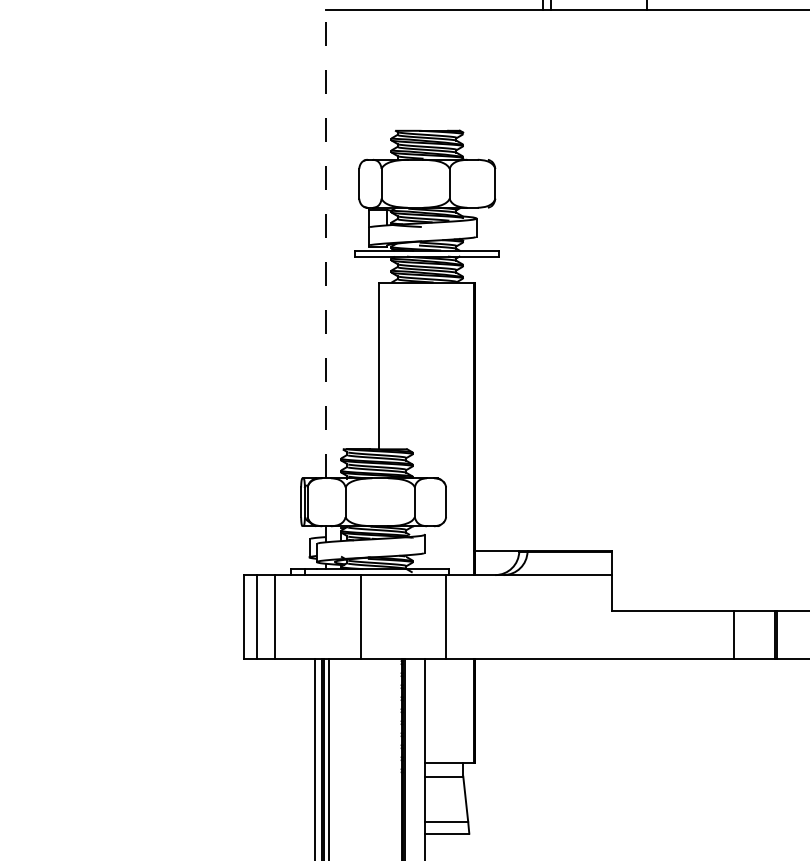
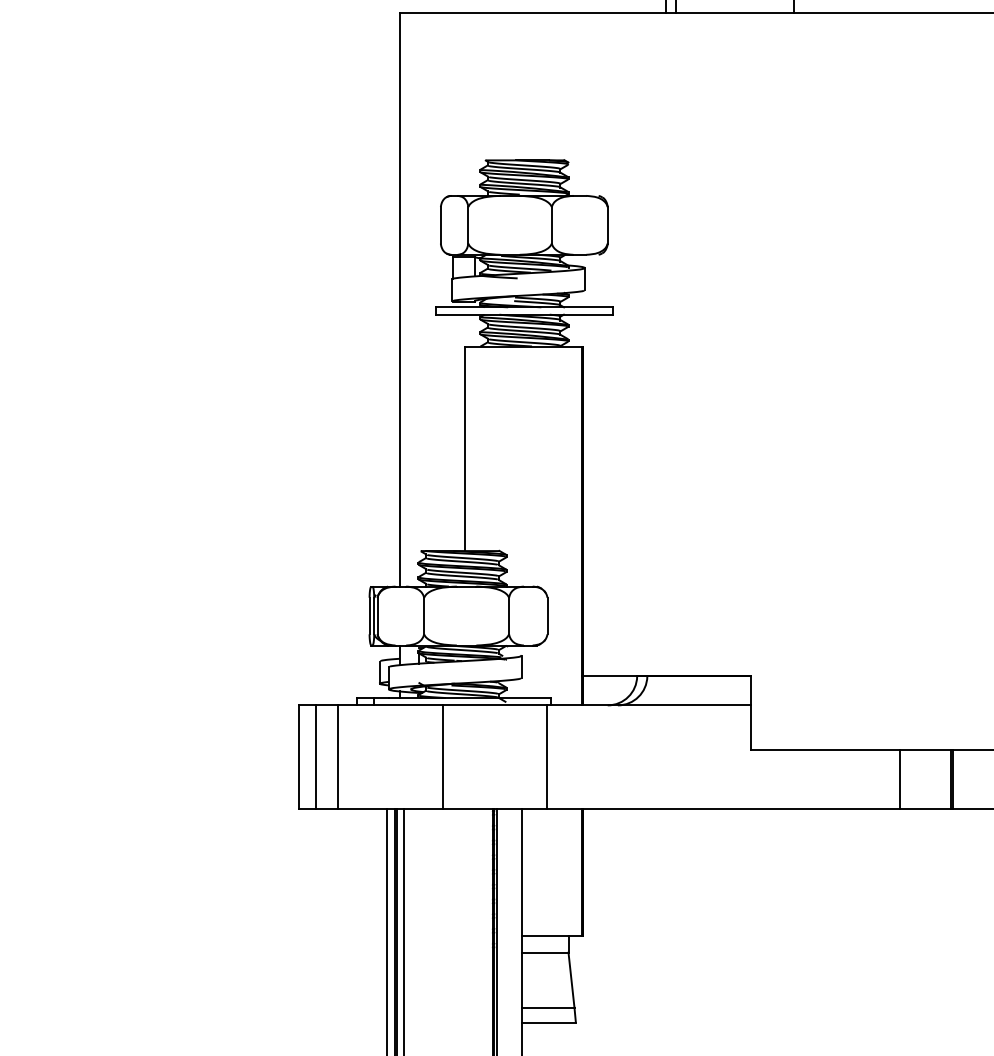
line: (325, 244) -> (399, 299), dashed -> solid

